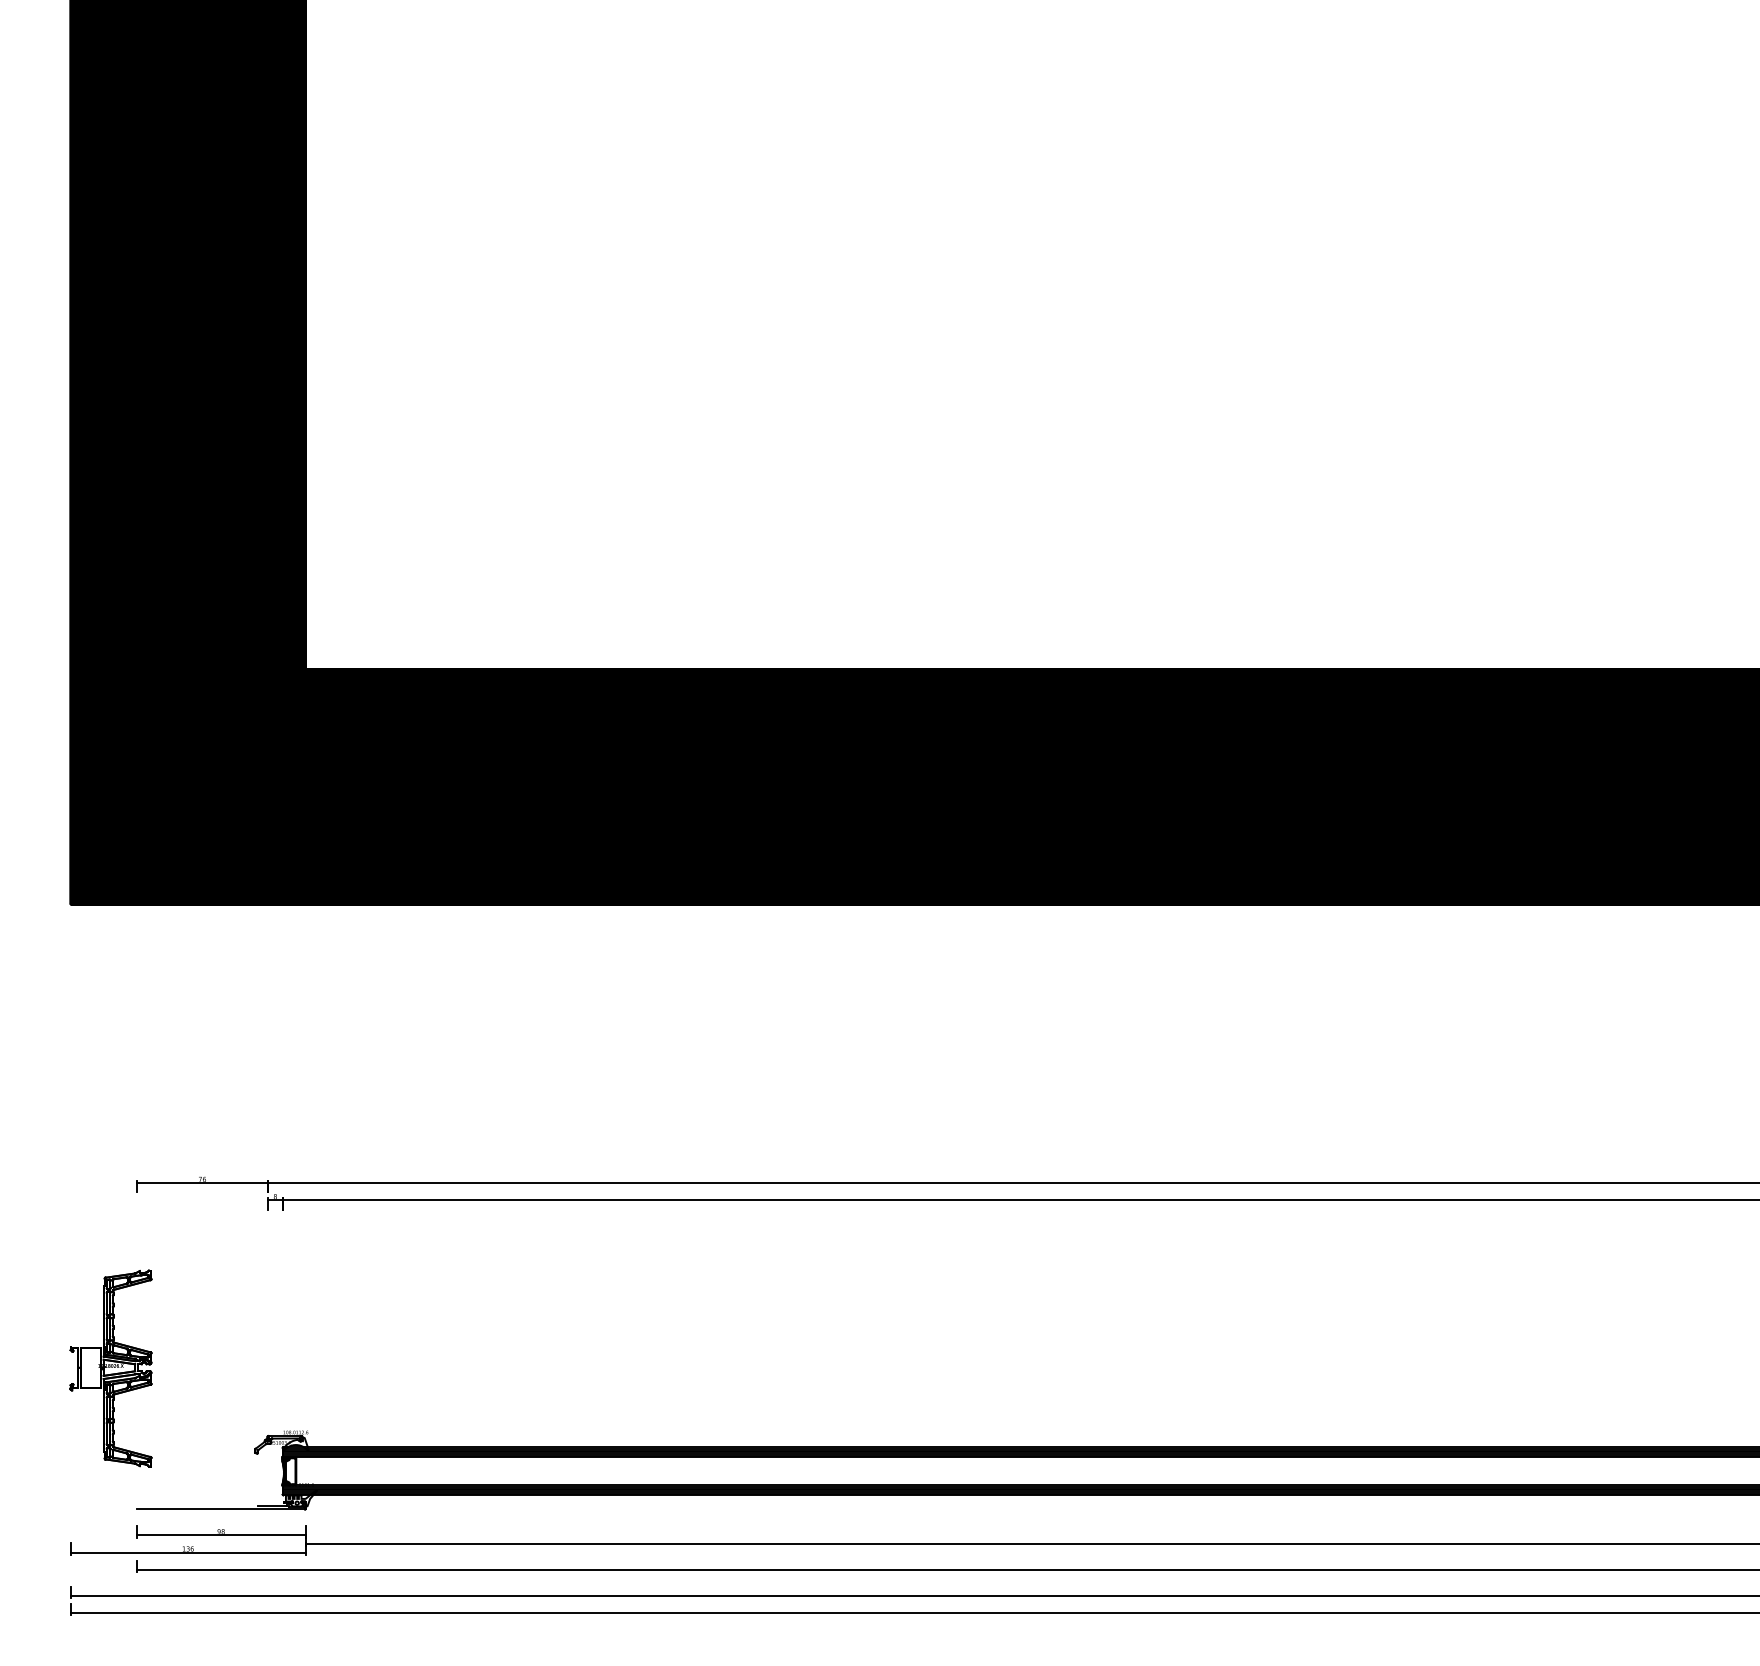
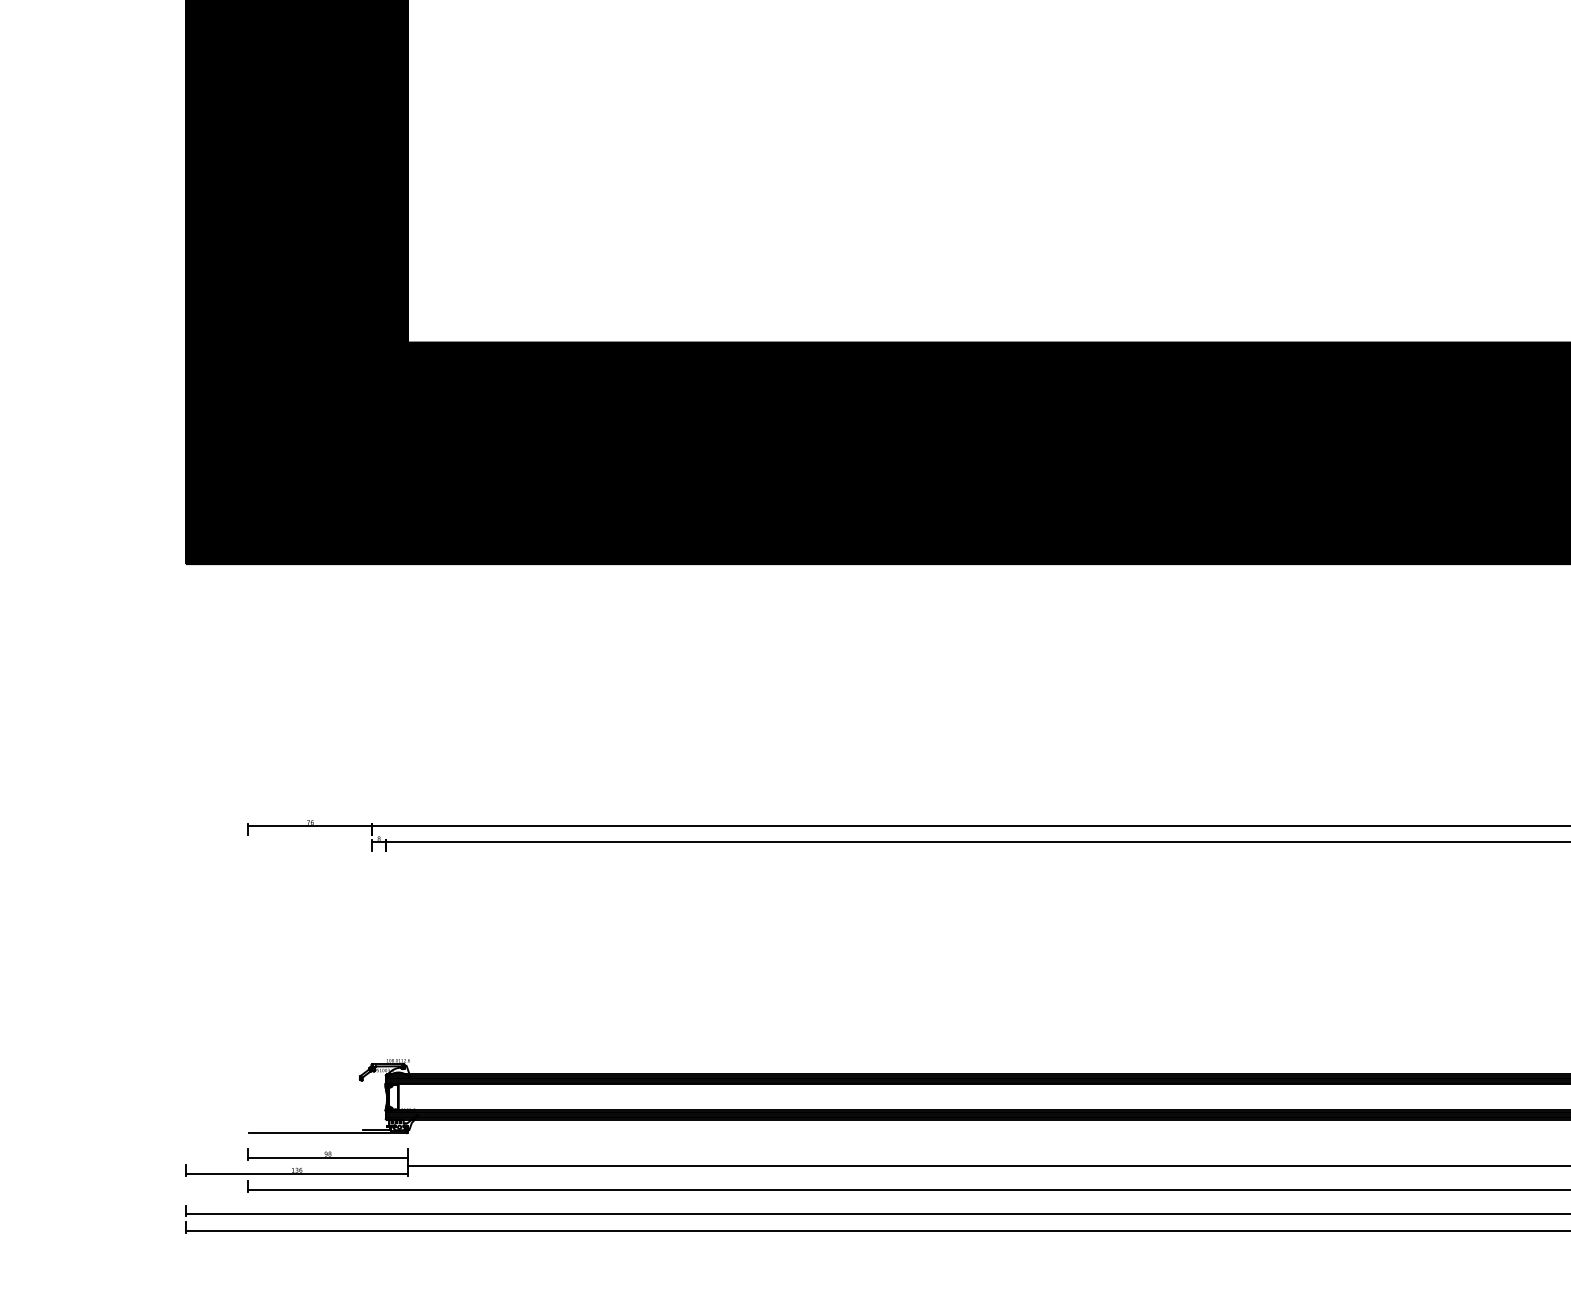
part: (110, 1368) -> (223, 1000), removed

